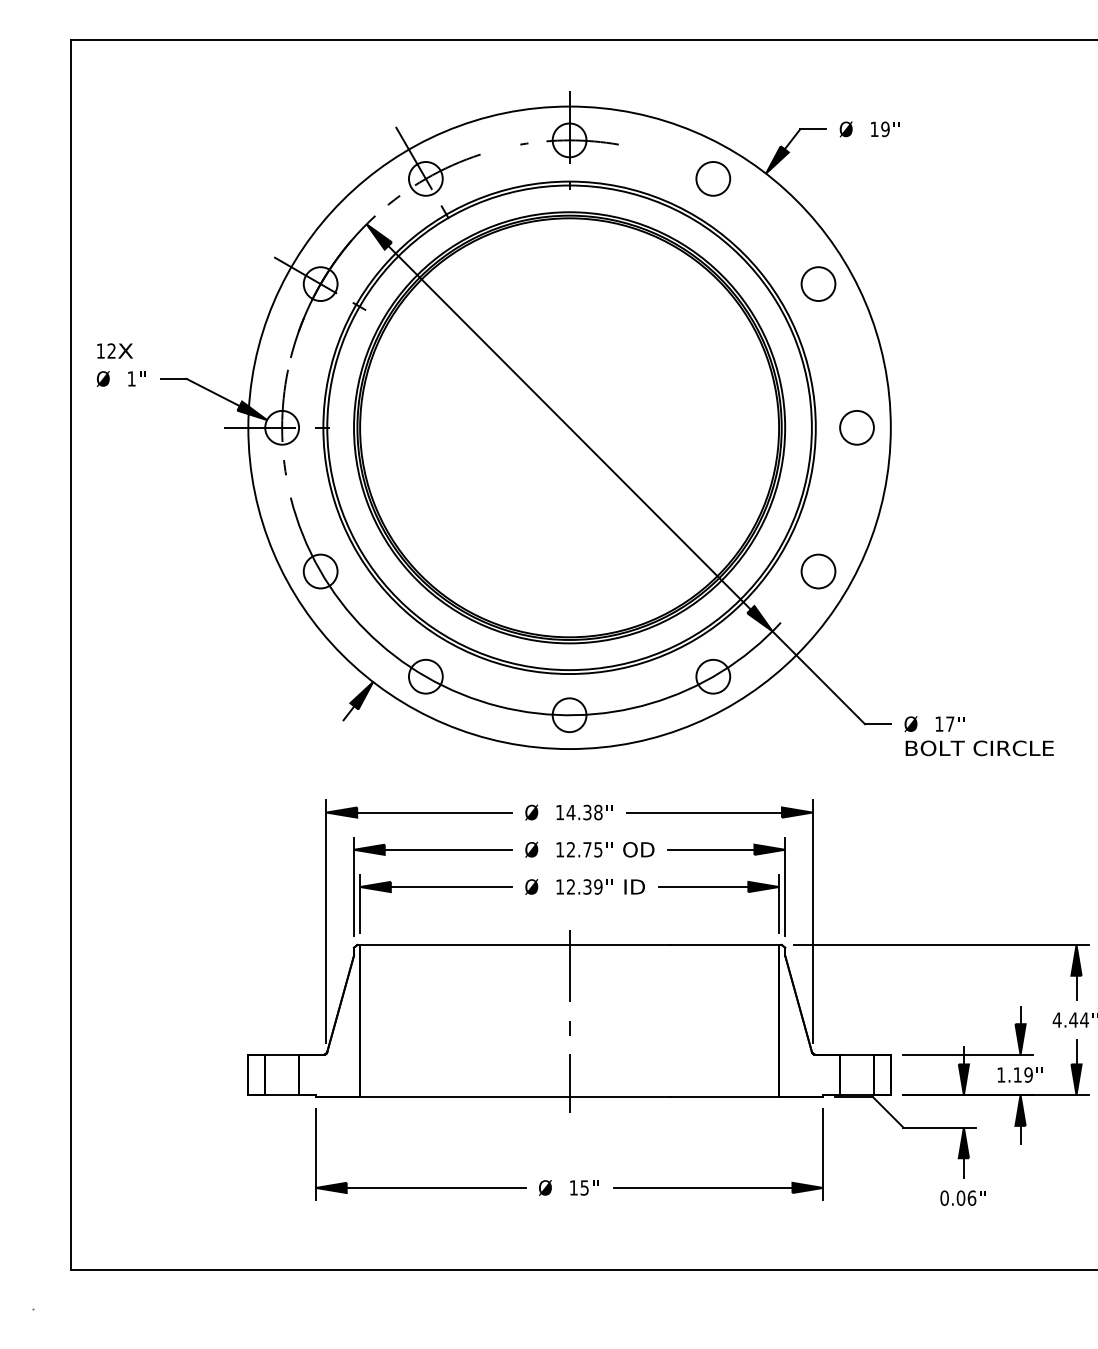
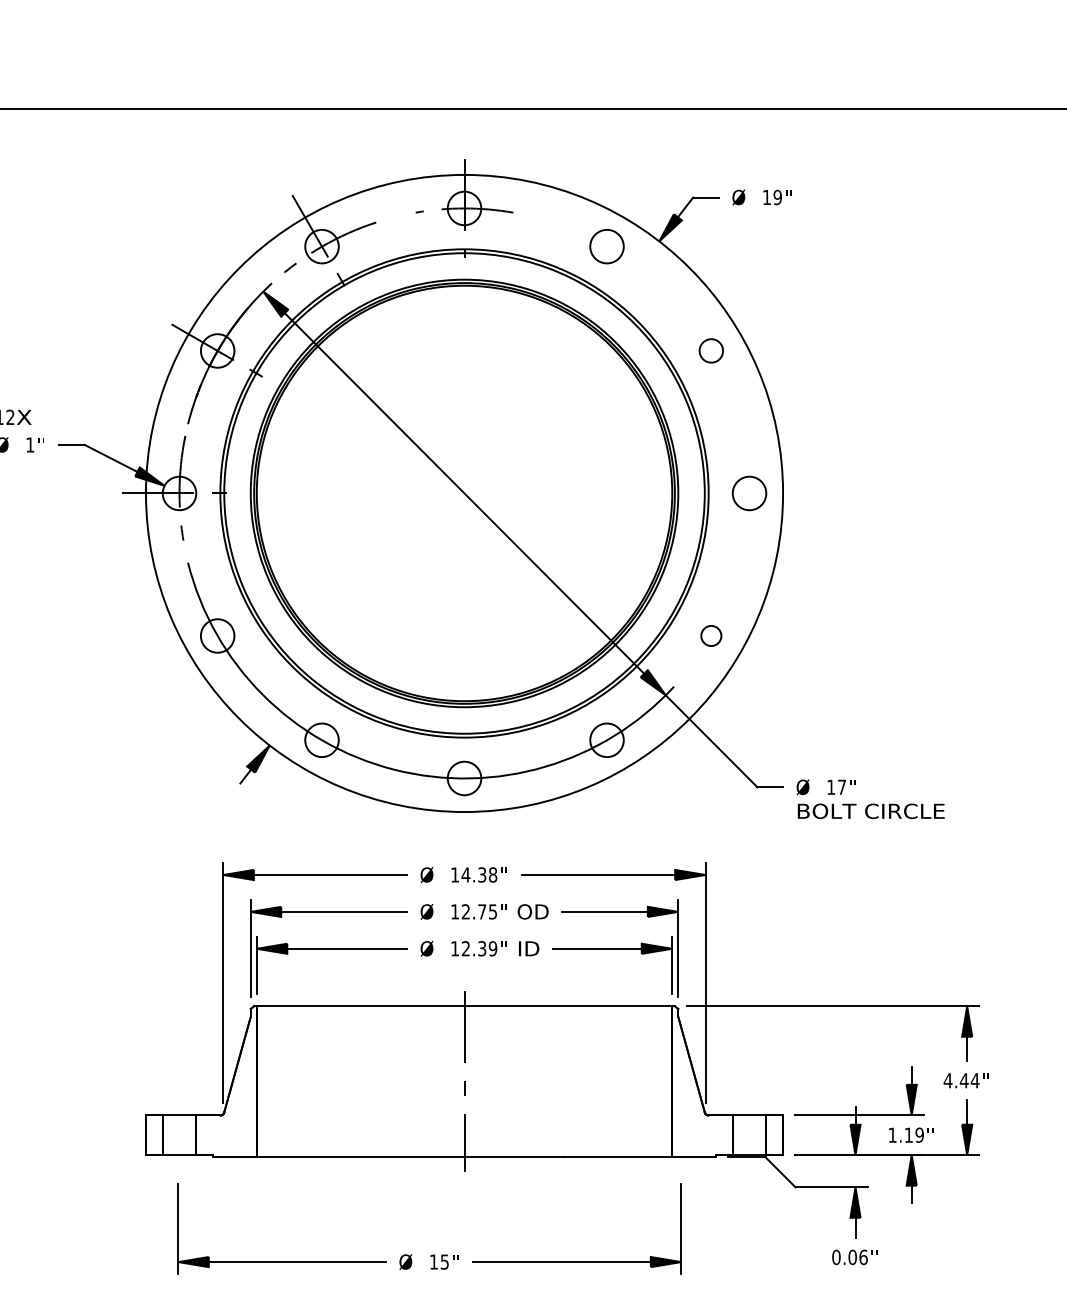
circle: (818, 283) -> (711, 350), size x0.7
circle: (818, 571) -> (711, 635), size x0.6
part: (571, 1180) -> (431, 1254), moved

